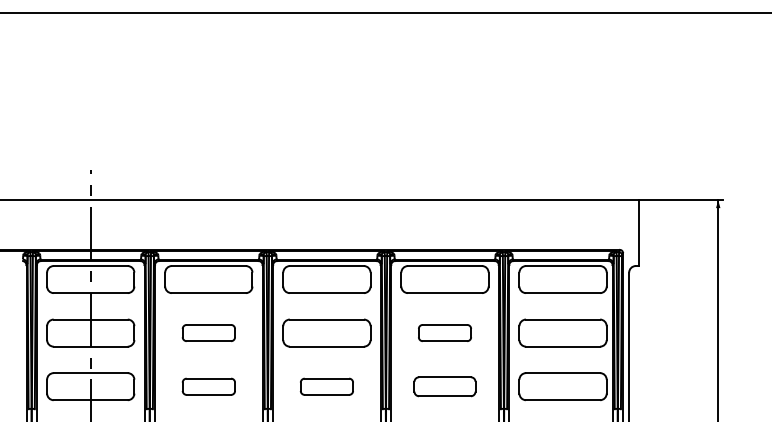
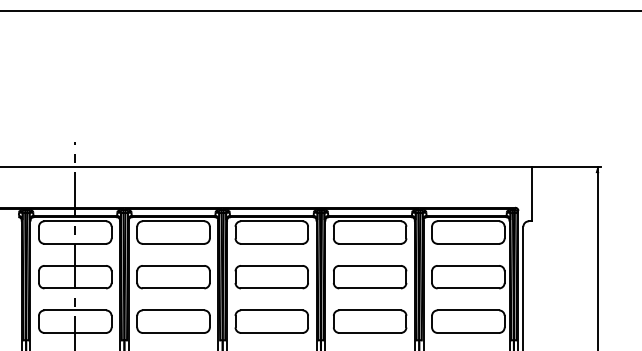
part: (208, 332) -> (173, 276), size x1.67
part: (444, 332) -> (369, 276), size x1.67
part: (208, 386) -> (173, 321), size x1.67
part: (326, 386) -> (271, 321), size x1.67
part: (444, 386) -> (369, 321), size x1.43

